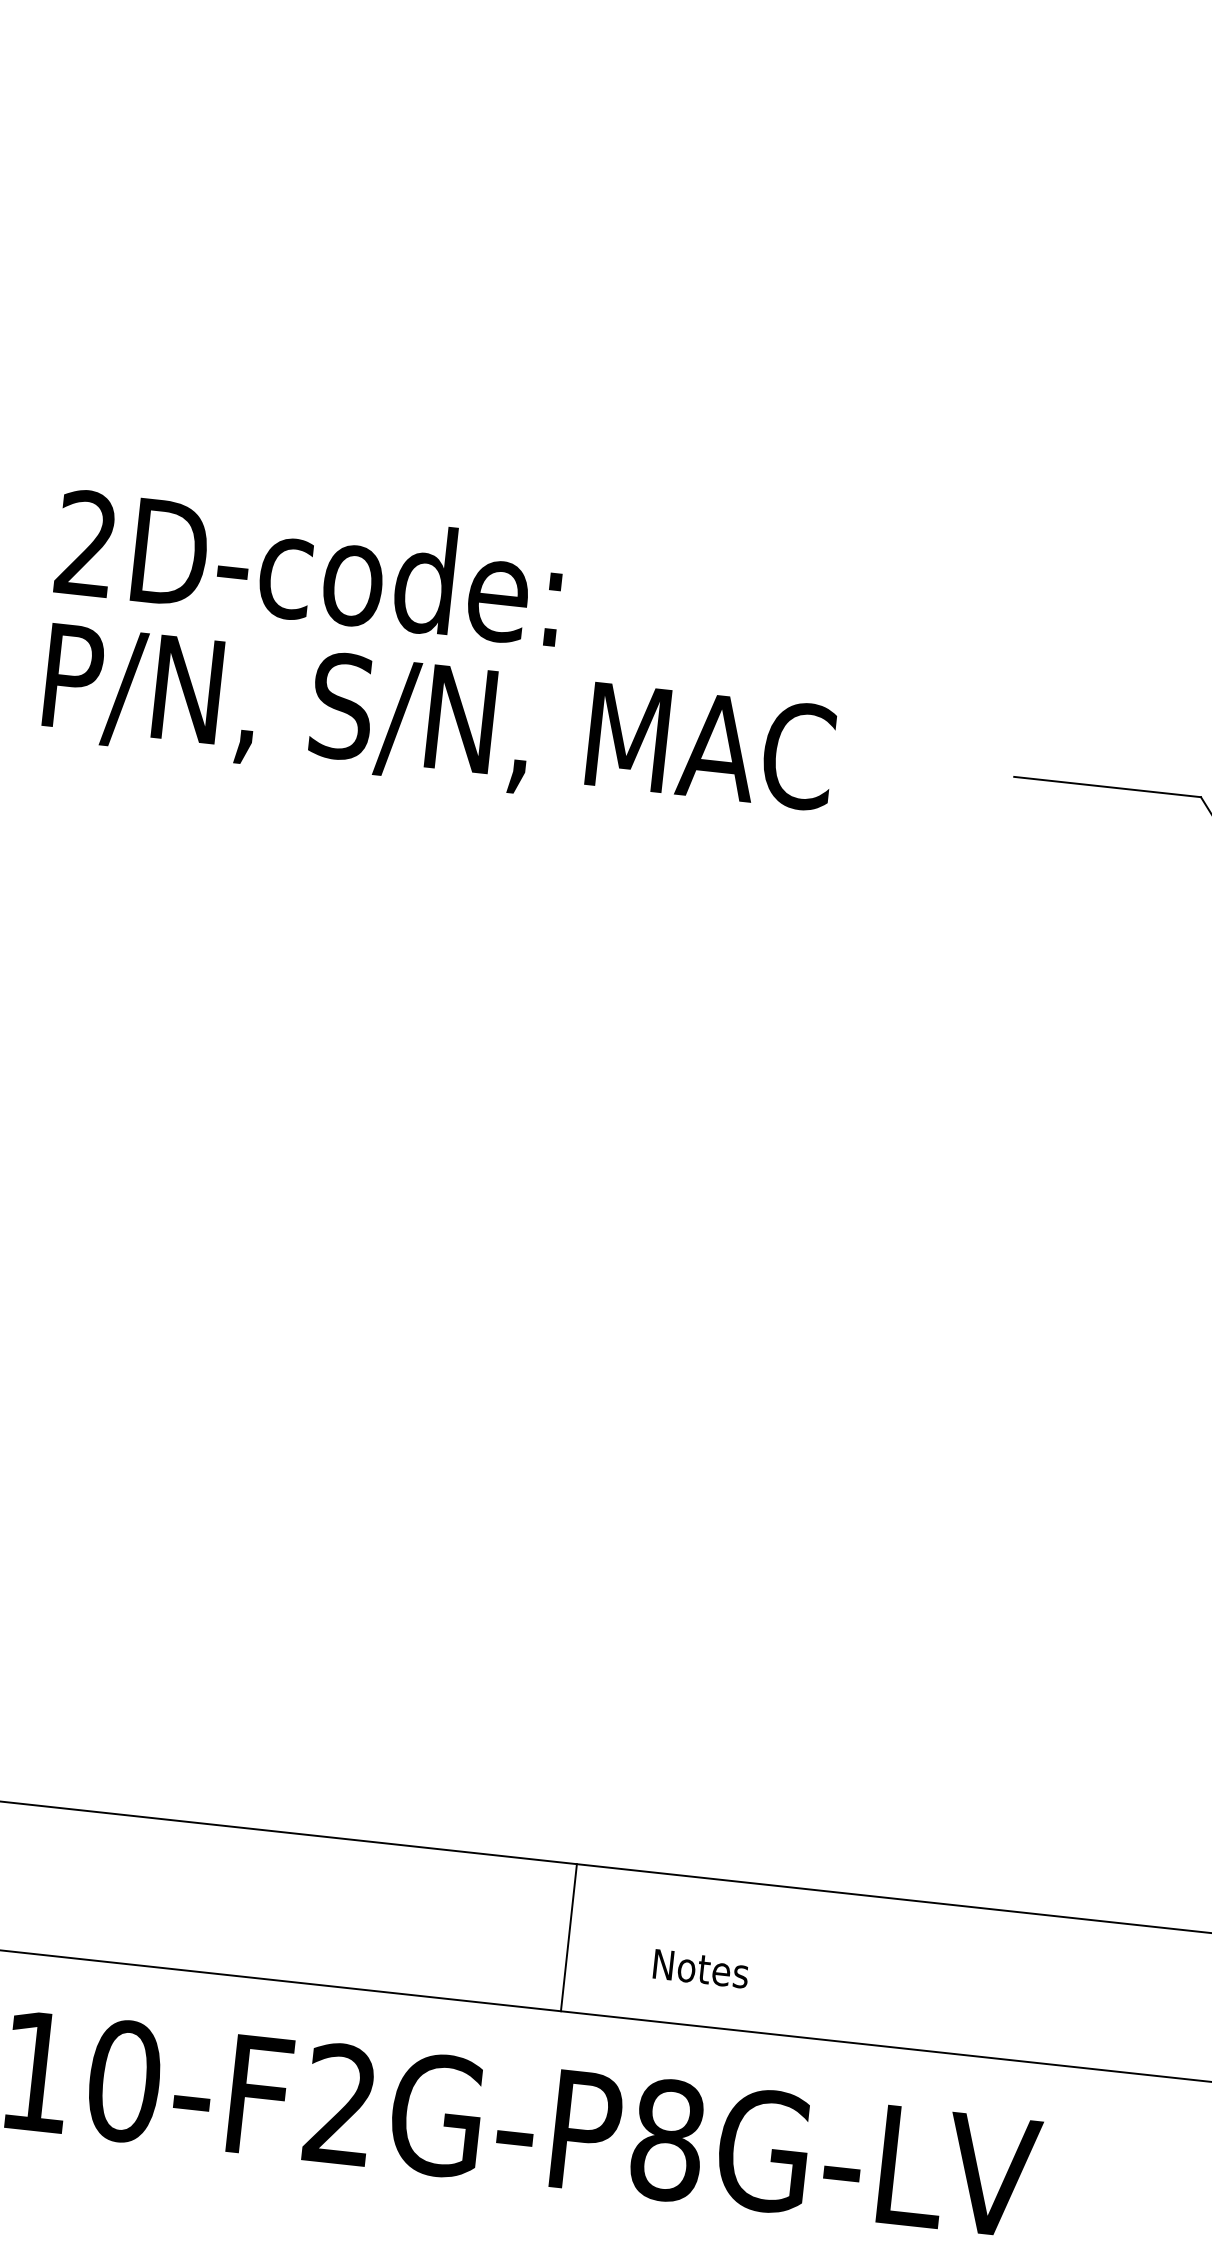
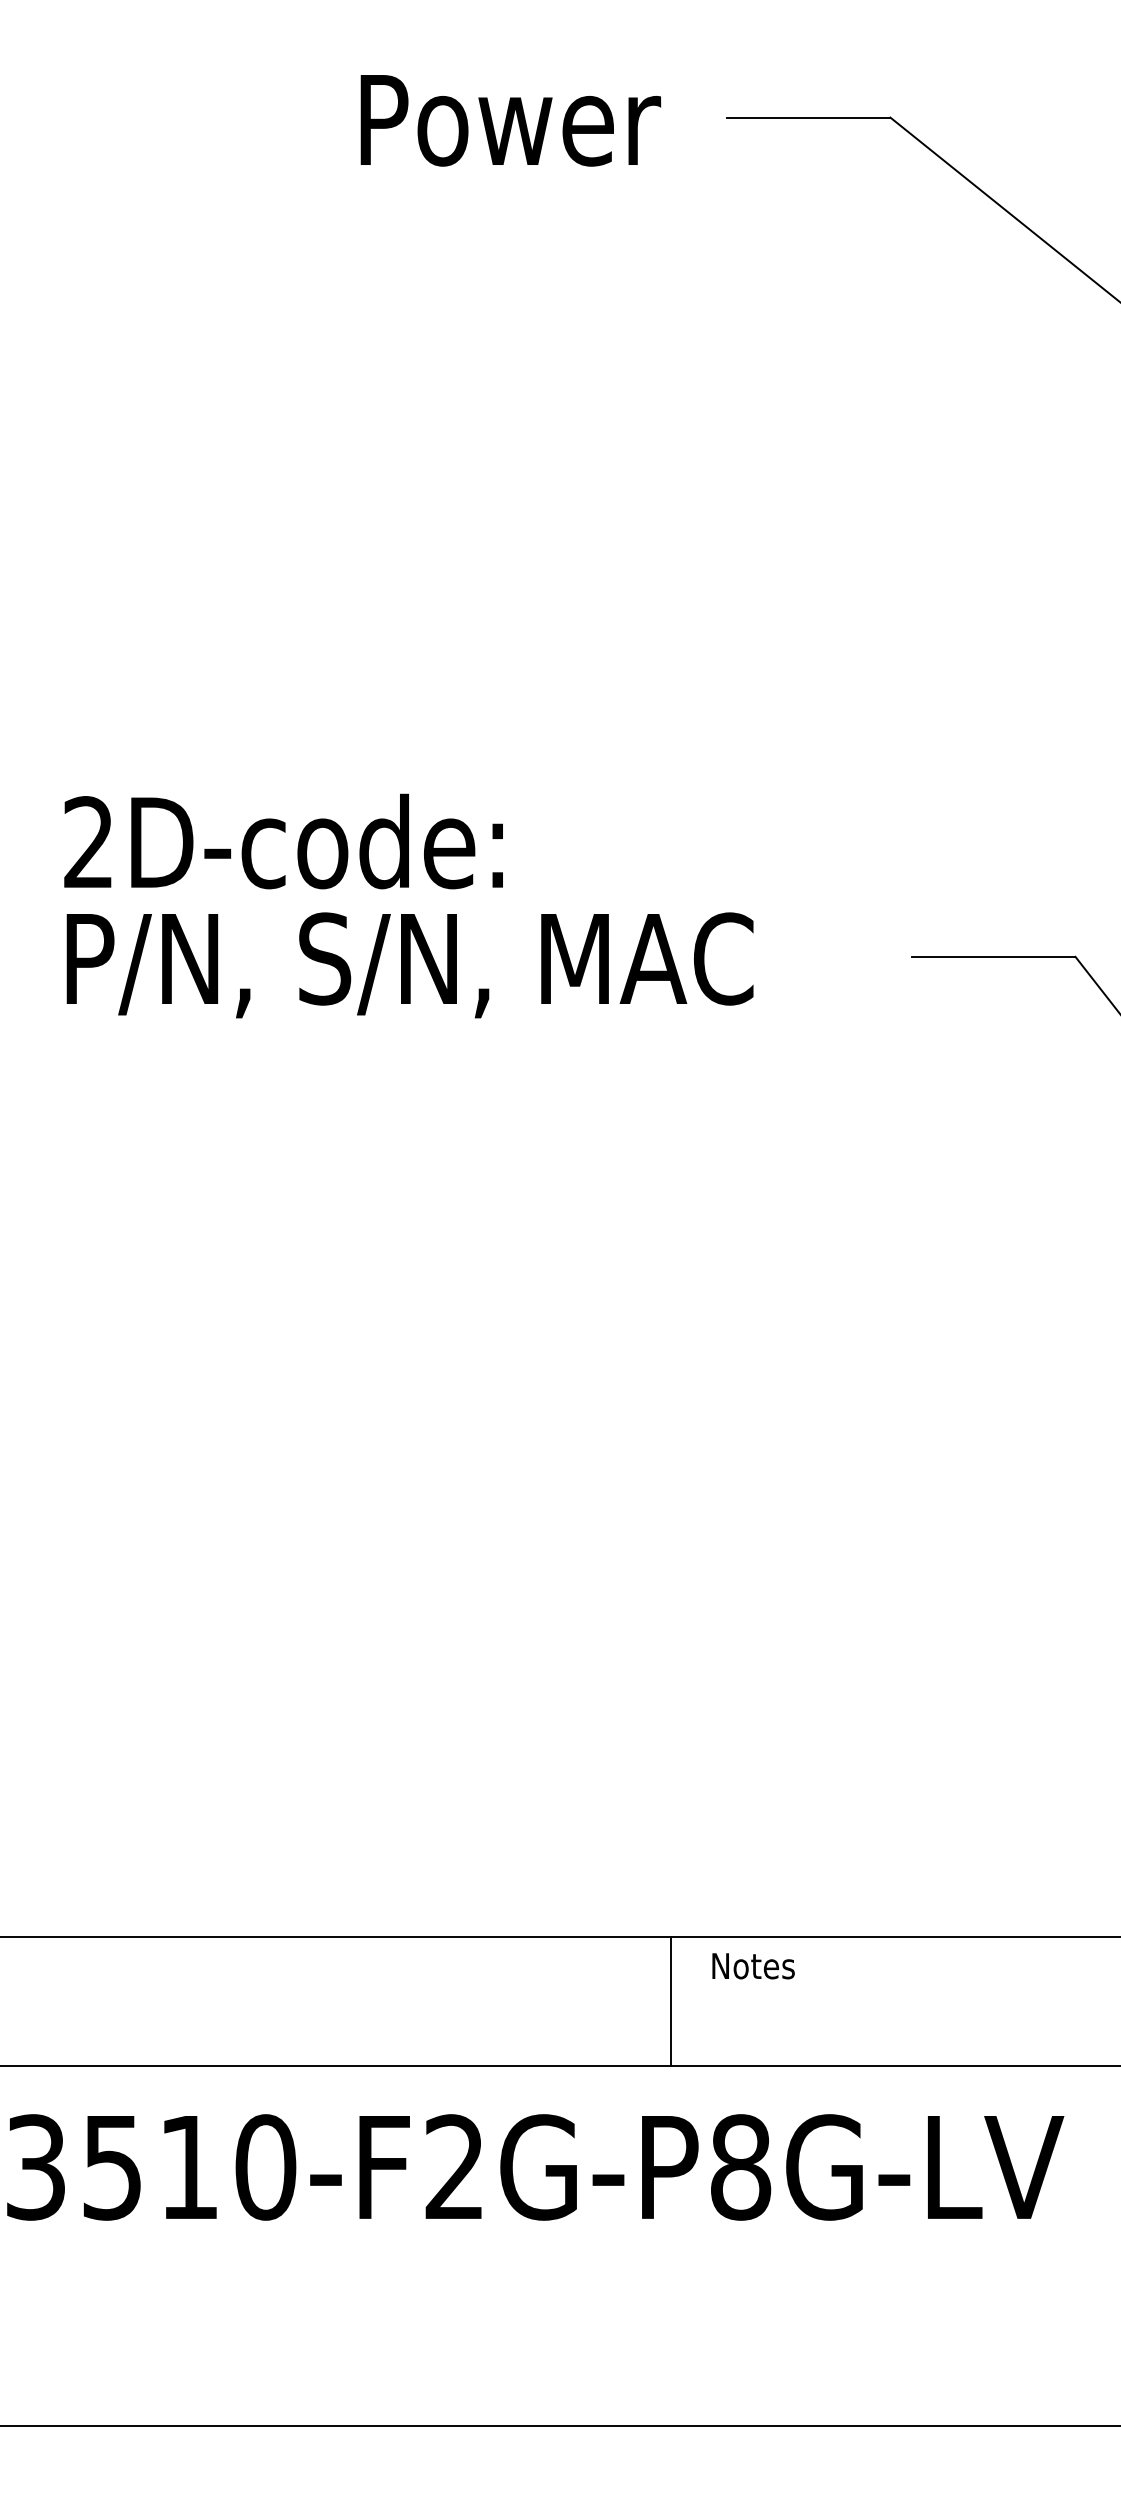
line: (569, 1937) -> (671, 2001), moved
text: (701, 1969) -> (753, 1966), moved

